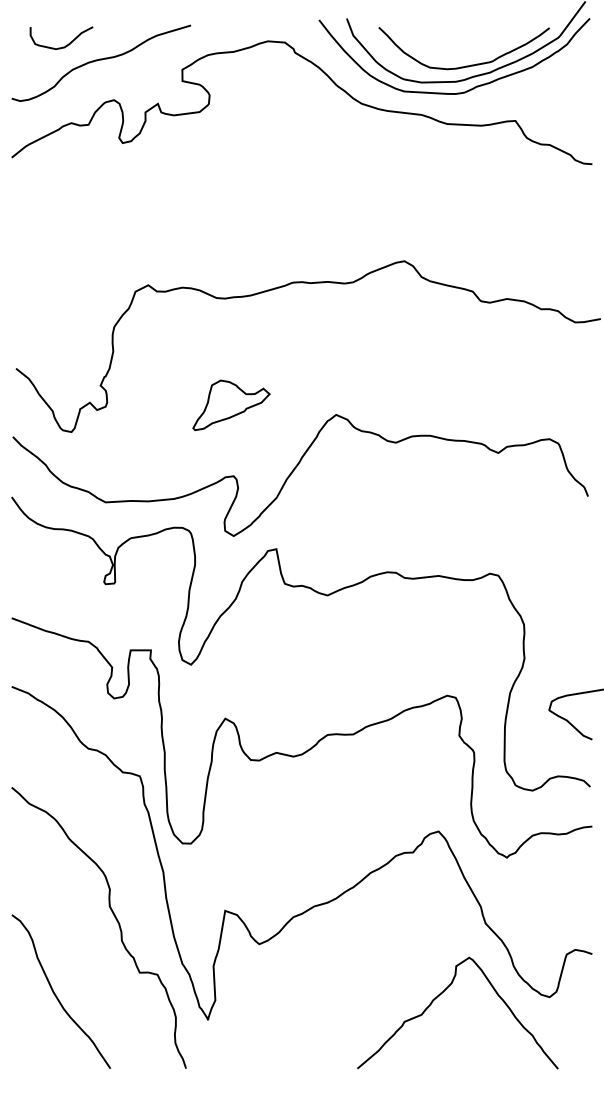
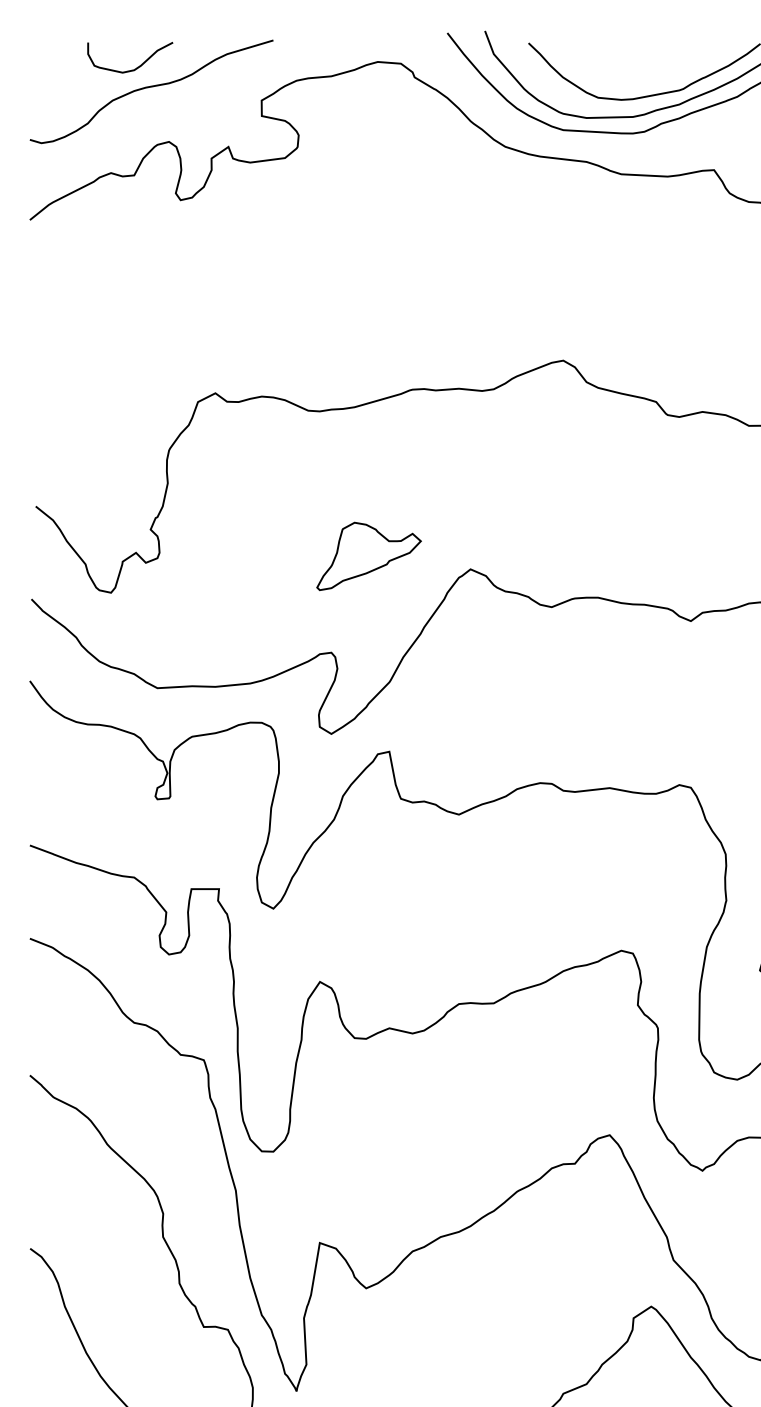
curve: (65, 45) -> (135, 67), moved
part: (231, 405) -> (369, 556), moved

